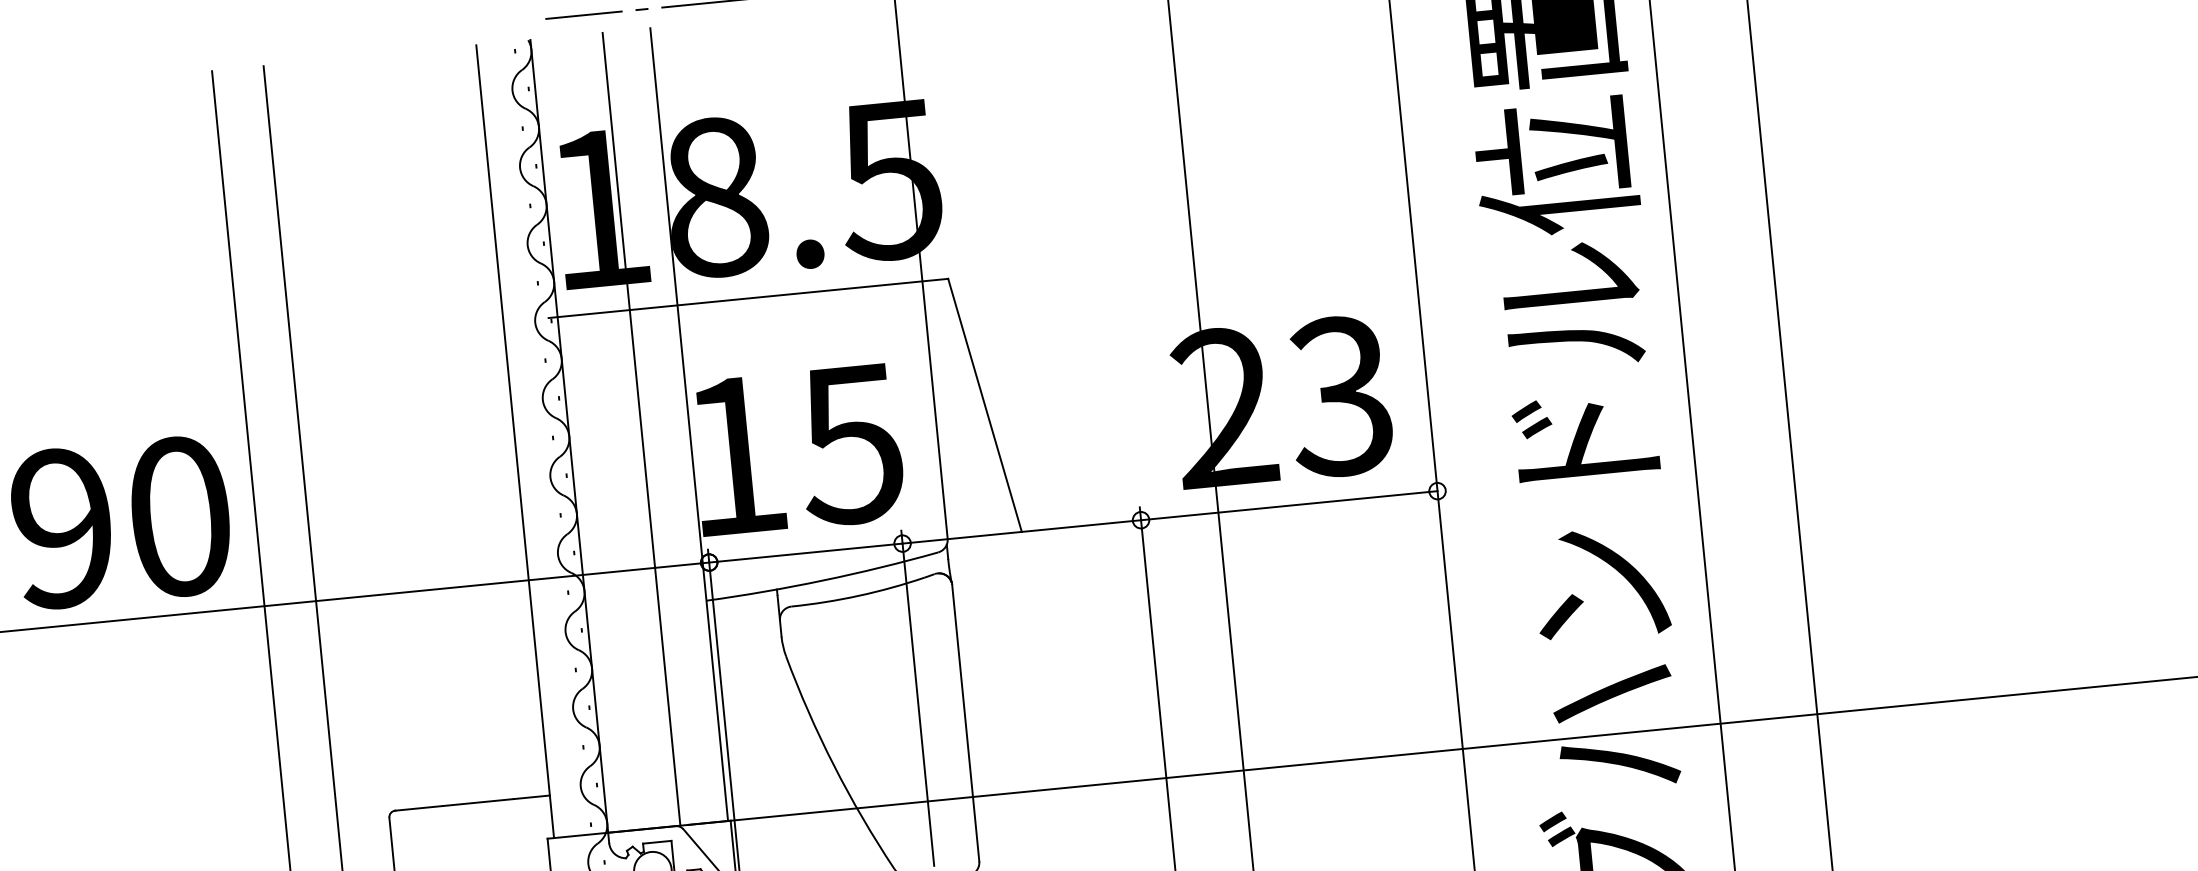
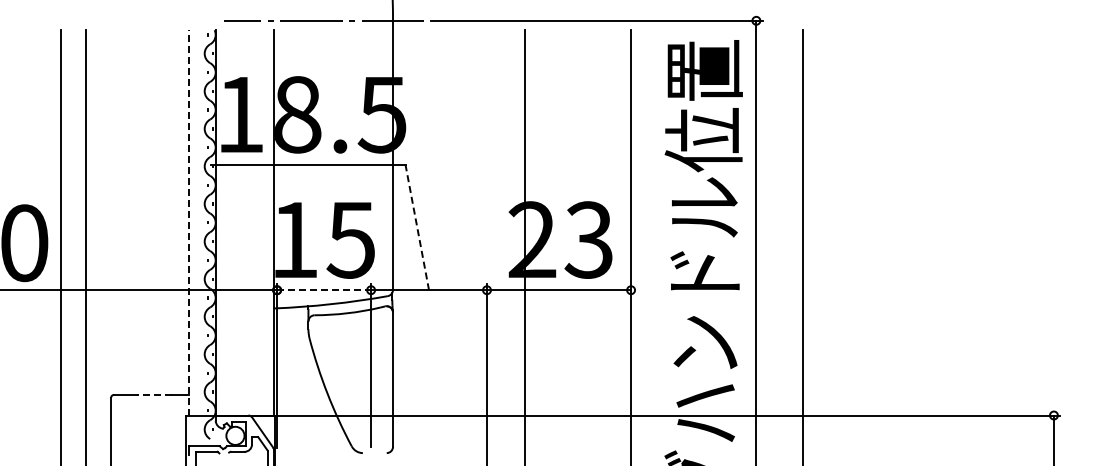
line: (985, 405) -> (417, 227), solid -> dashed
line: (640, 428) -> (250, 222), removed
line: (515, 440) -> (189, 222), solid -> dashed
line: (806, 553) -> (324, 290), solid -> dashed
line: (477, 801) -> (154, 394), solid -> dashed

